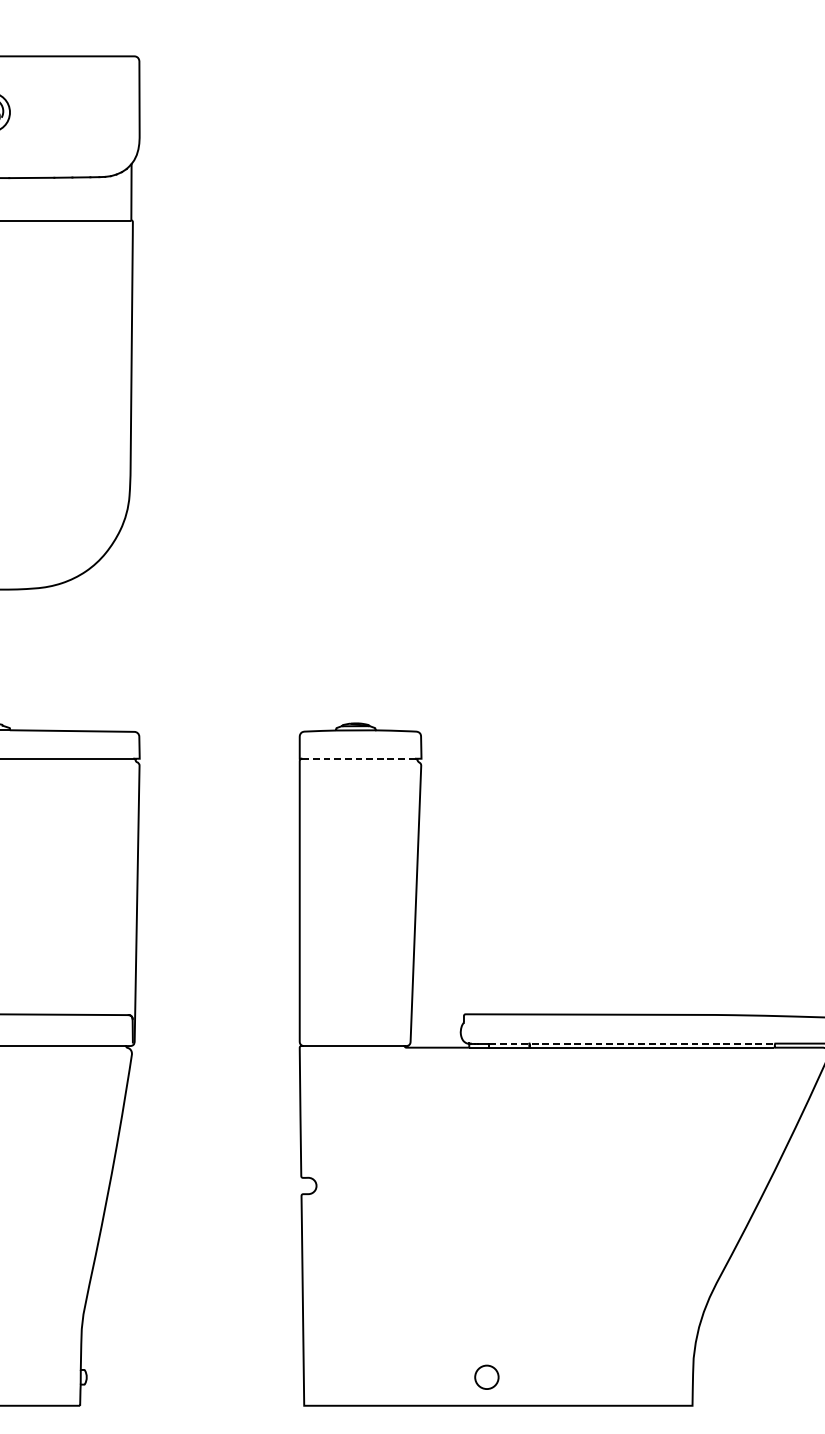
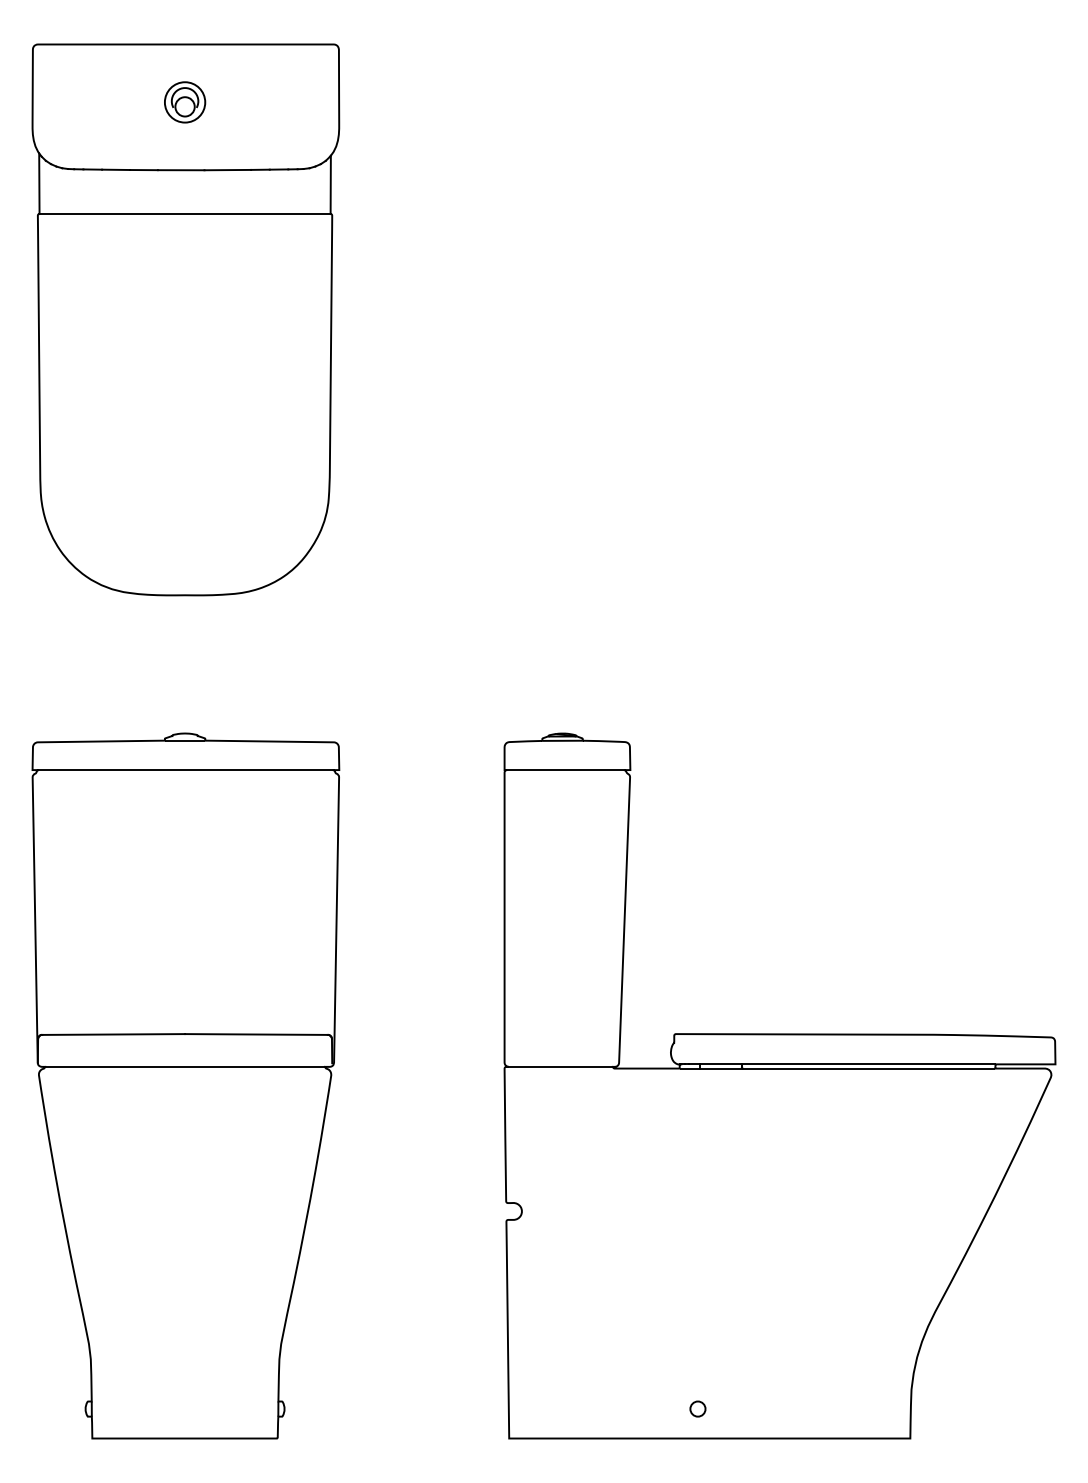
line: (359, 759) -> (566, 770), dashed -> solid
line: (632, 1043) -> (848, 1064), dashed -> solid
circle: (486, 1376) -> (697, 1408), size x0.62

